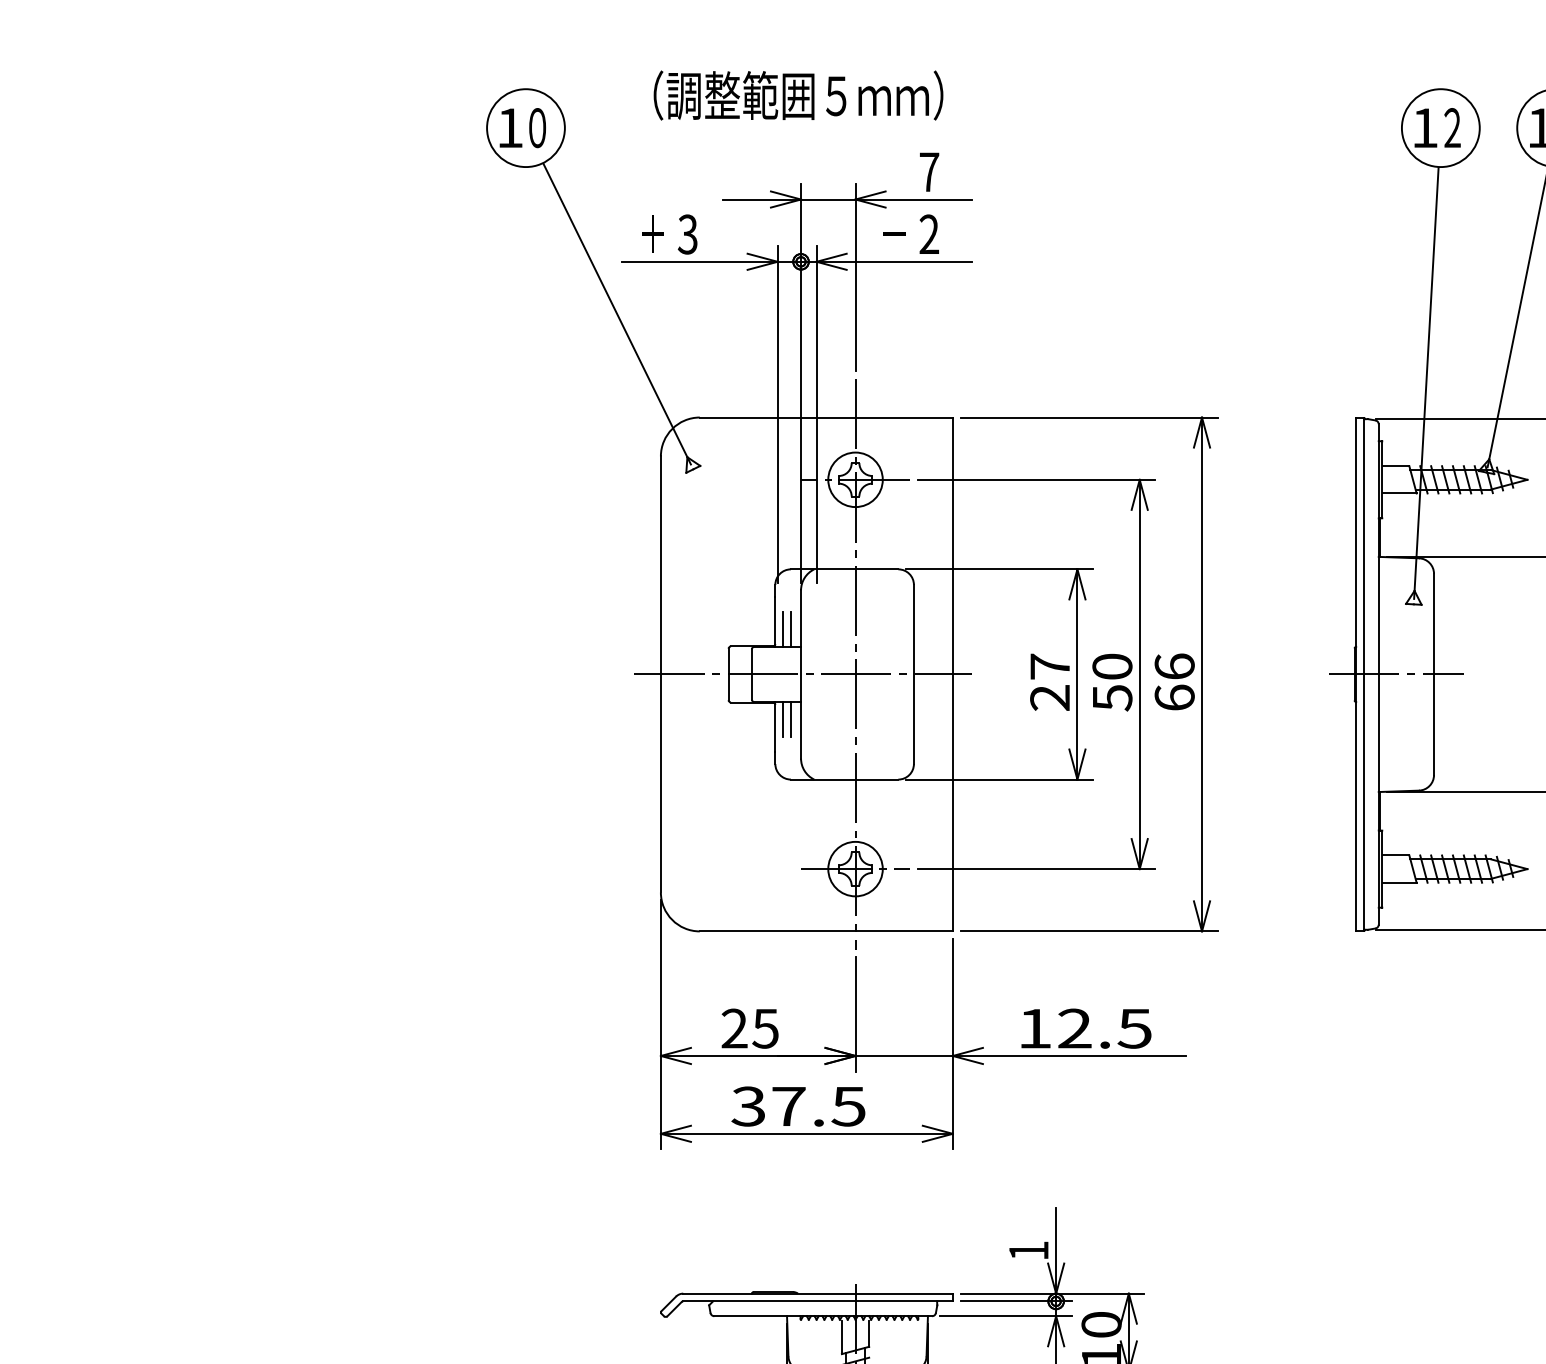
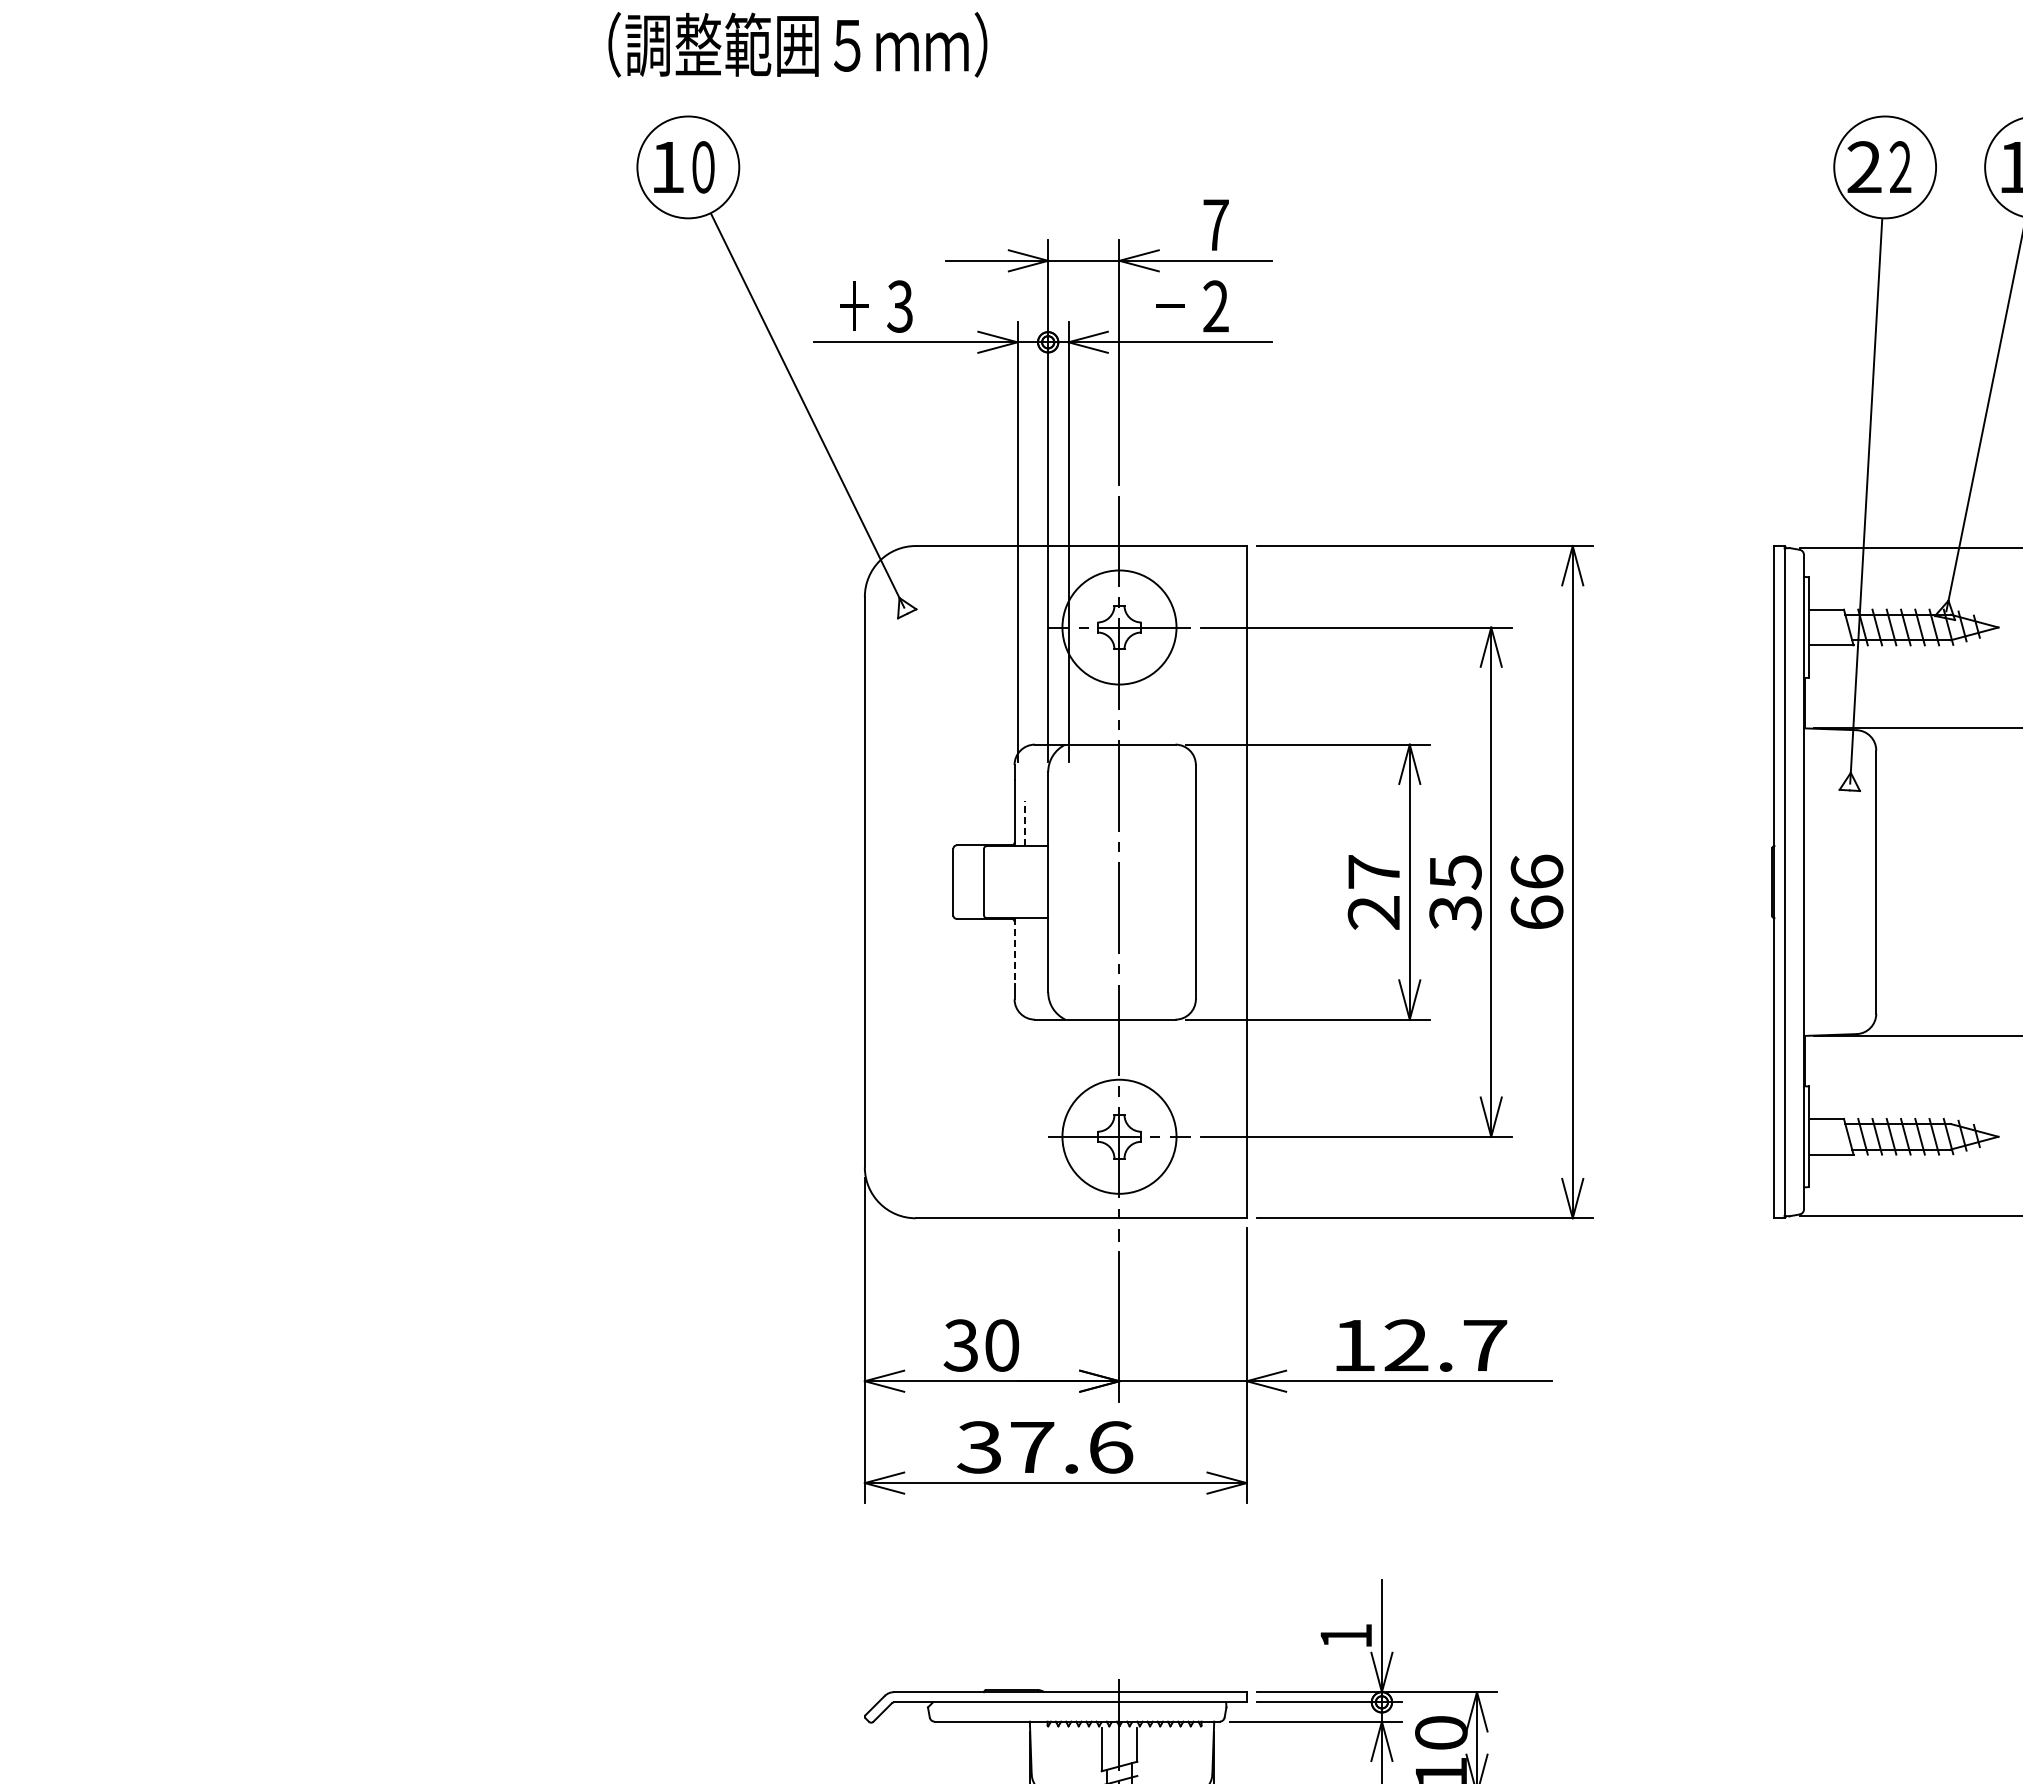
text: (798, 95) -> (797, 44), moved
text: (1425, 127) -> (1864, 166), 1 -> 2
circle: (855, 479) -> (1119, 627), size x1.6
line: (790, 628) -> (1034, 822), removed
line: (782, 629) -> (1024, 823), solid -> dashed
line: (803, 674) -> (1051, 882), removed
line: (1396, 674) -> (1827, 882), removed
text: (1112, 682) -> (1455, 892), 50 -> 35
line: (782, 719) -> (1024, 940), removed
line: (790, 719) -> (1034, 940), removed
line: (775, 727) -> (1014, 951), solid -> dashed
circle: (855, 868) -> (1119, 1136), size x1.6
text: (750, 1028) -> (981, 1345), 25 -> 30
text: (1134, 1028) -> (1484, 1345), 12.5 -> 12.7
text: (848, 1106) -> (1110, 1447), 37.5 -> 37.6

